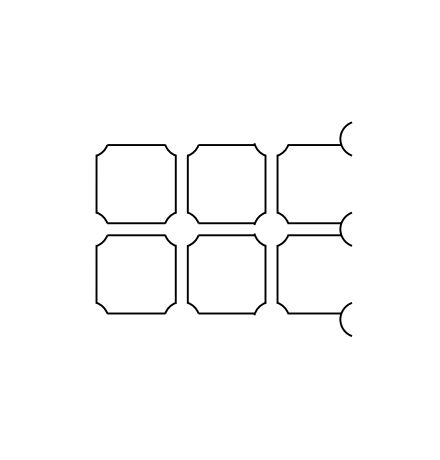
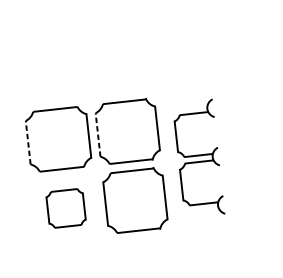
line: (96, 183) -> (28, 142), solid -> dashed
line: (187, 183) -> (97, 134), solid -> dashed
part: (314, 228) -> (198, 158), size x0.7
part: (135, 274) -> (65, 208), size x0.6

